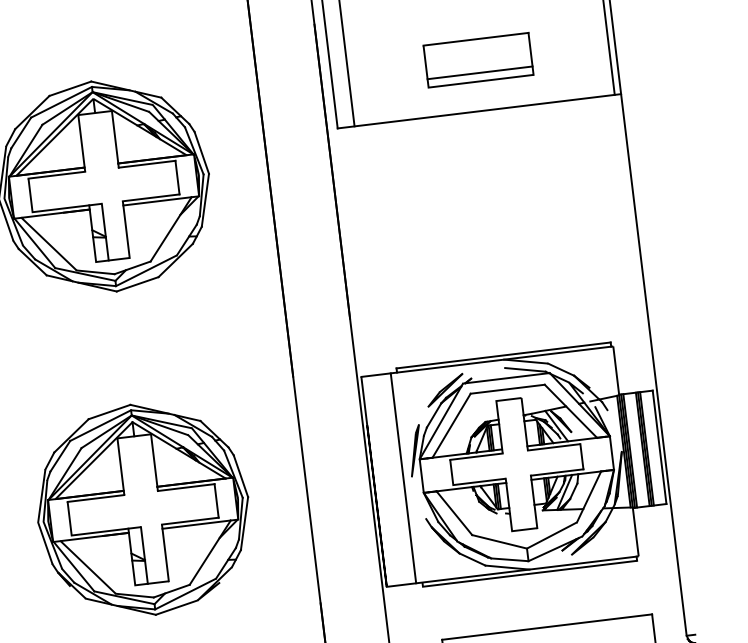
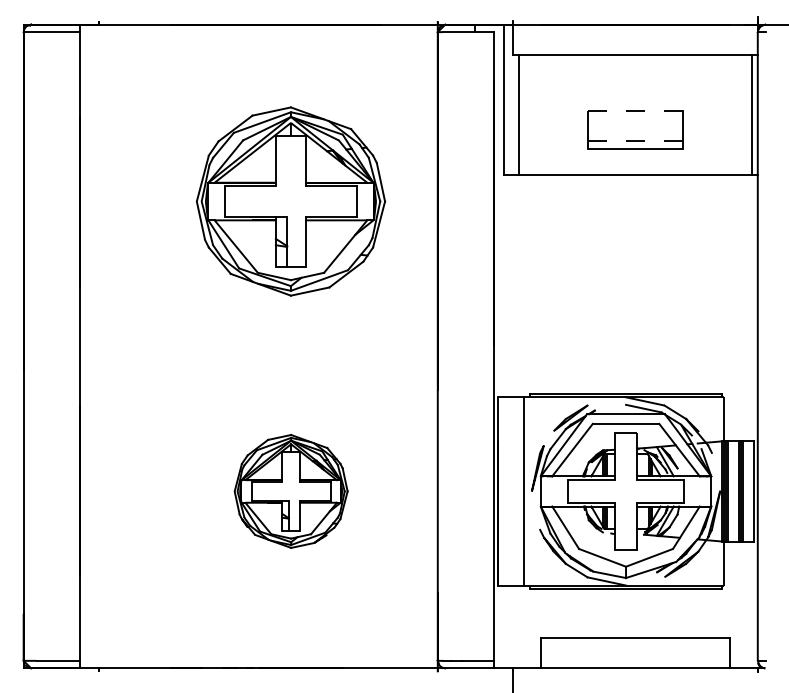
line: (476, 39) -> (635, 111), solid -> dashed
line: (480, 73) -> (635, 141), solid -> dashed
part: (143, 509) -> (291, 491), size x0.6

